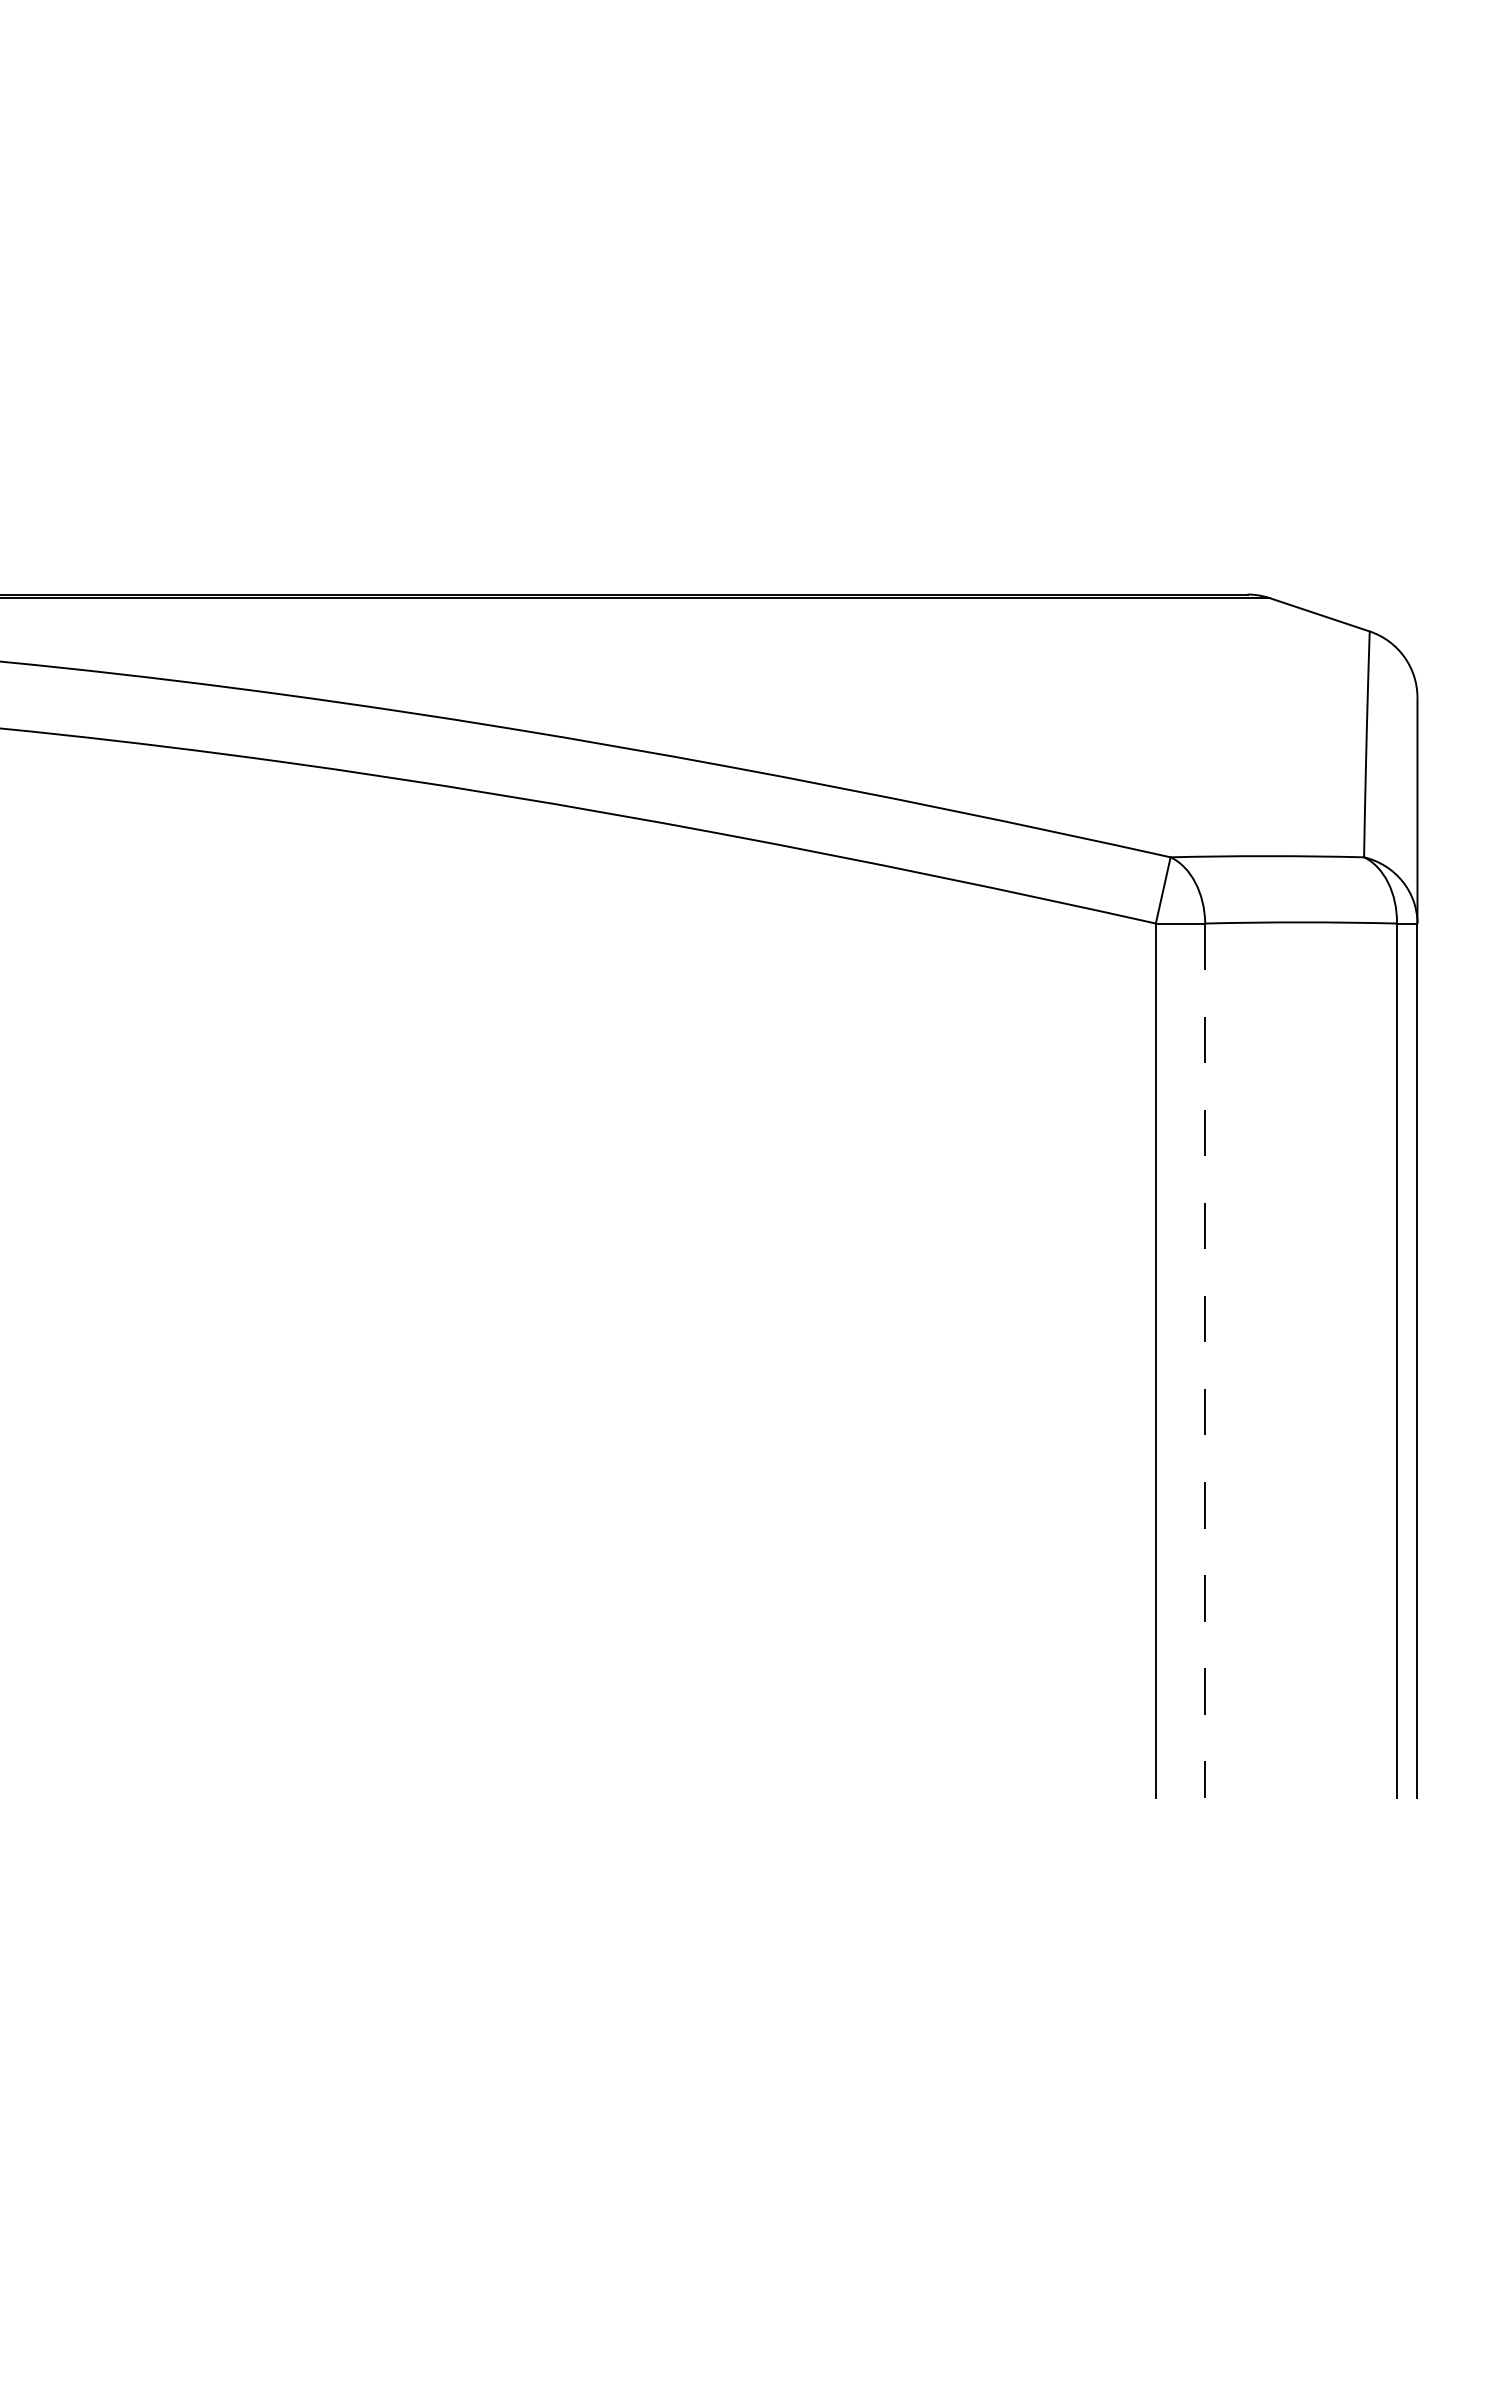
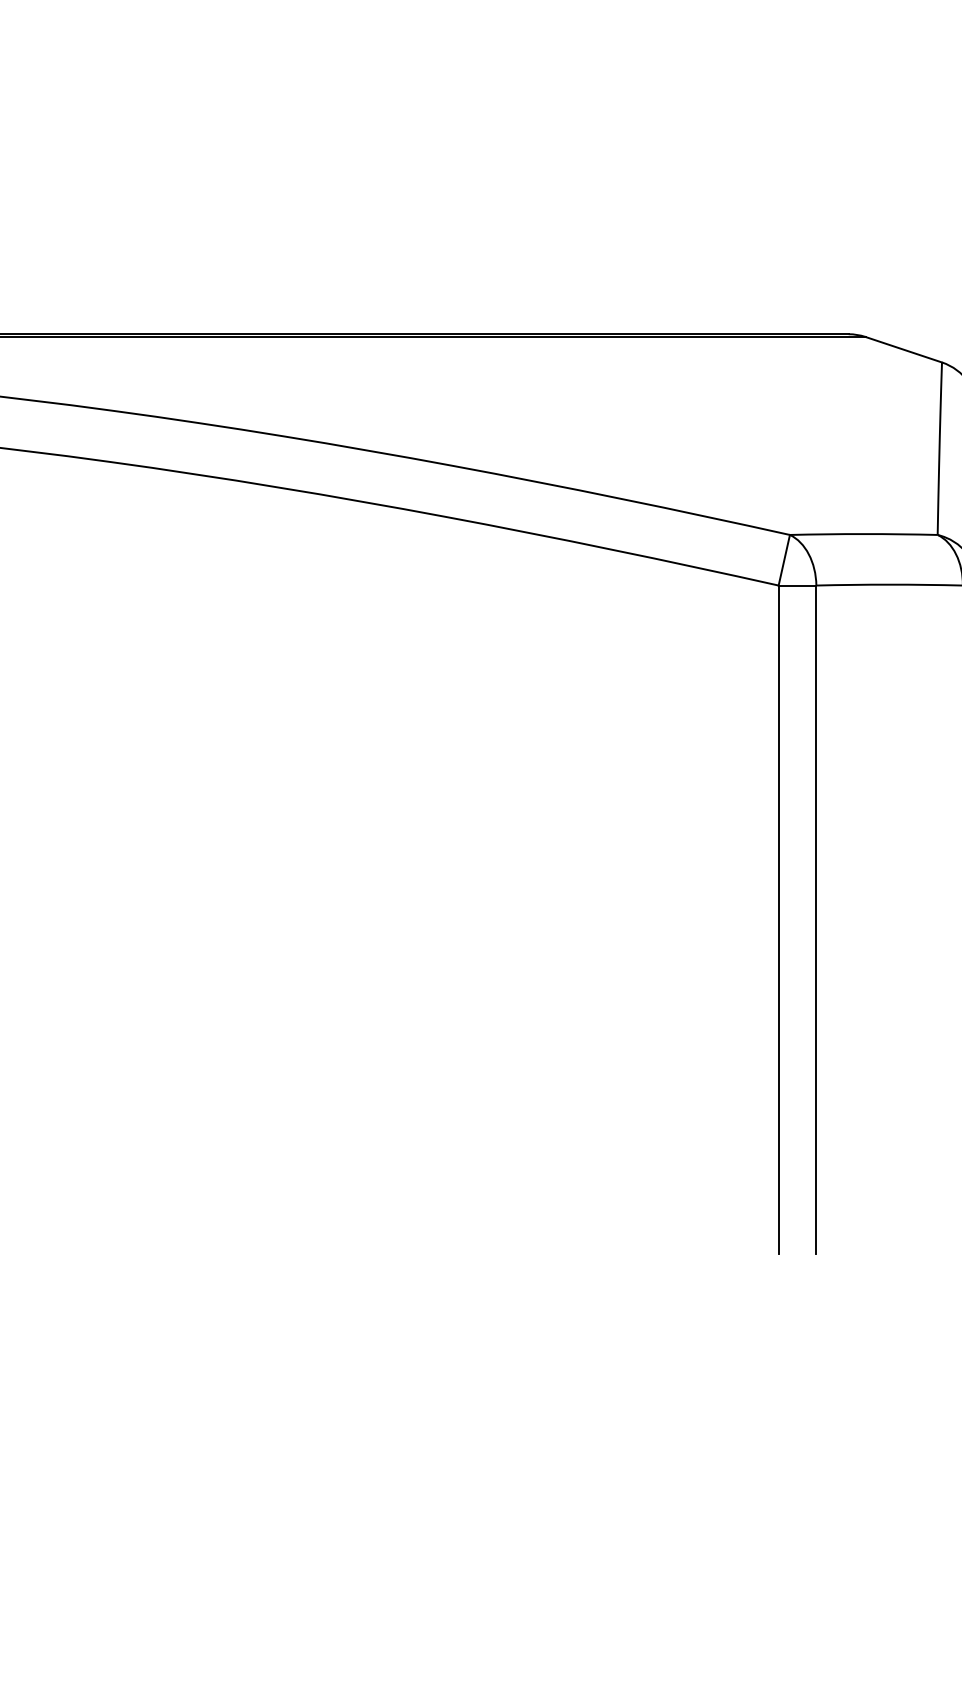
line: (1205, 1361) -> (816, 920), dashed -> solid

